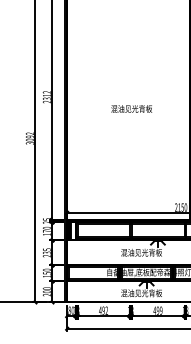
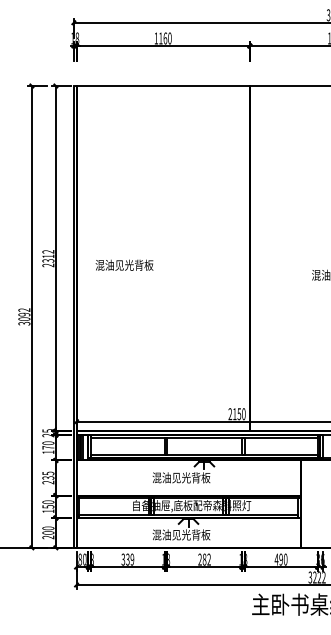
text: (131, 108) -> (124, 264), moved
text: (103, 310) -> (127, 559), 492 -> 339
text: (157, 310) -> (204, 559), 499 -> 282

